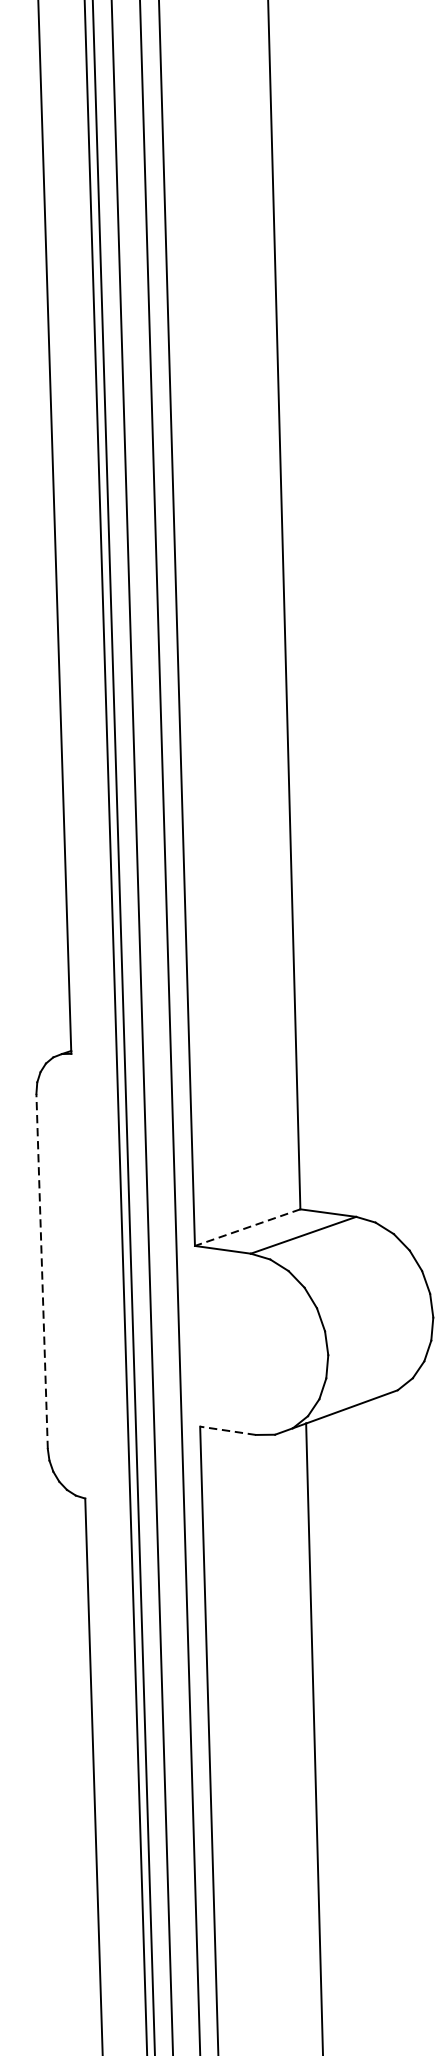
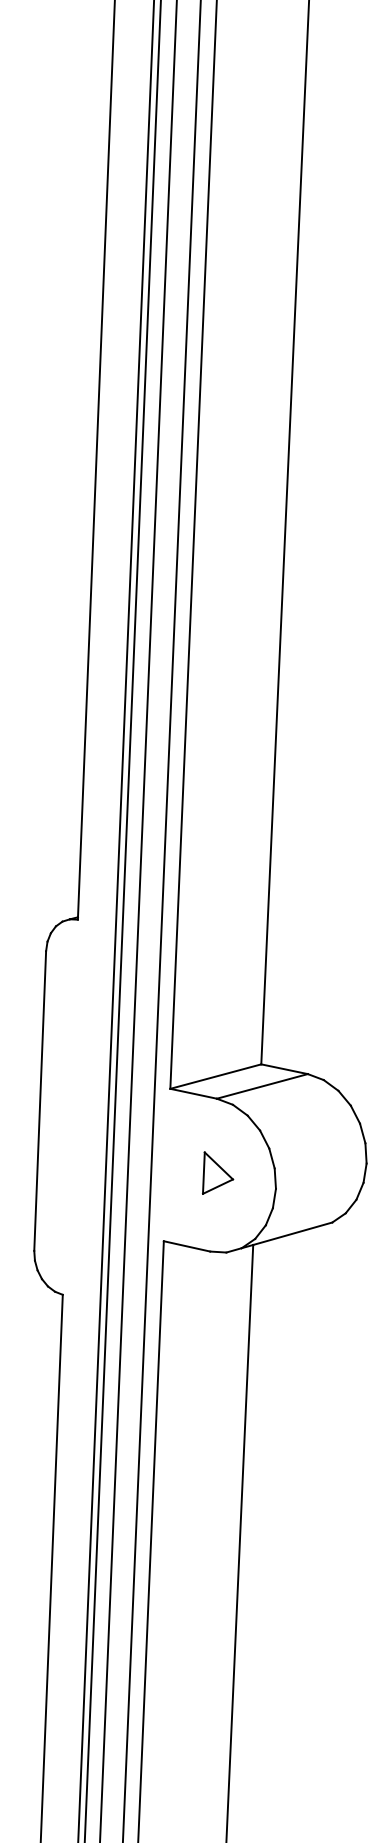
line: (247, 1227) -> (215, 1076), dashed -> solid
line: (42, 1271) -> (40, 1101), dashed -> solid
part: (258, 1340) -> (218, 1172), added
line: (228, 1430) -> (187, 1246), dashed -> solid

